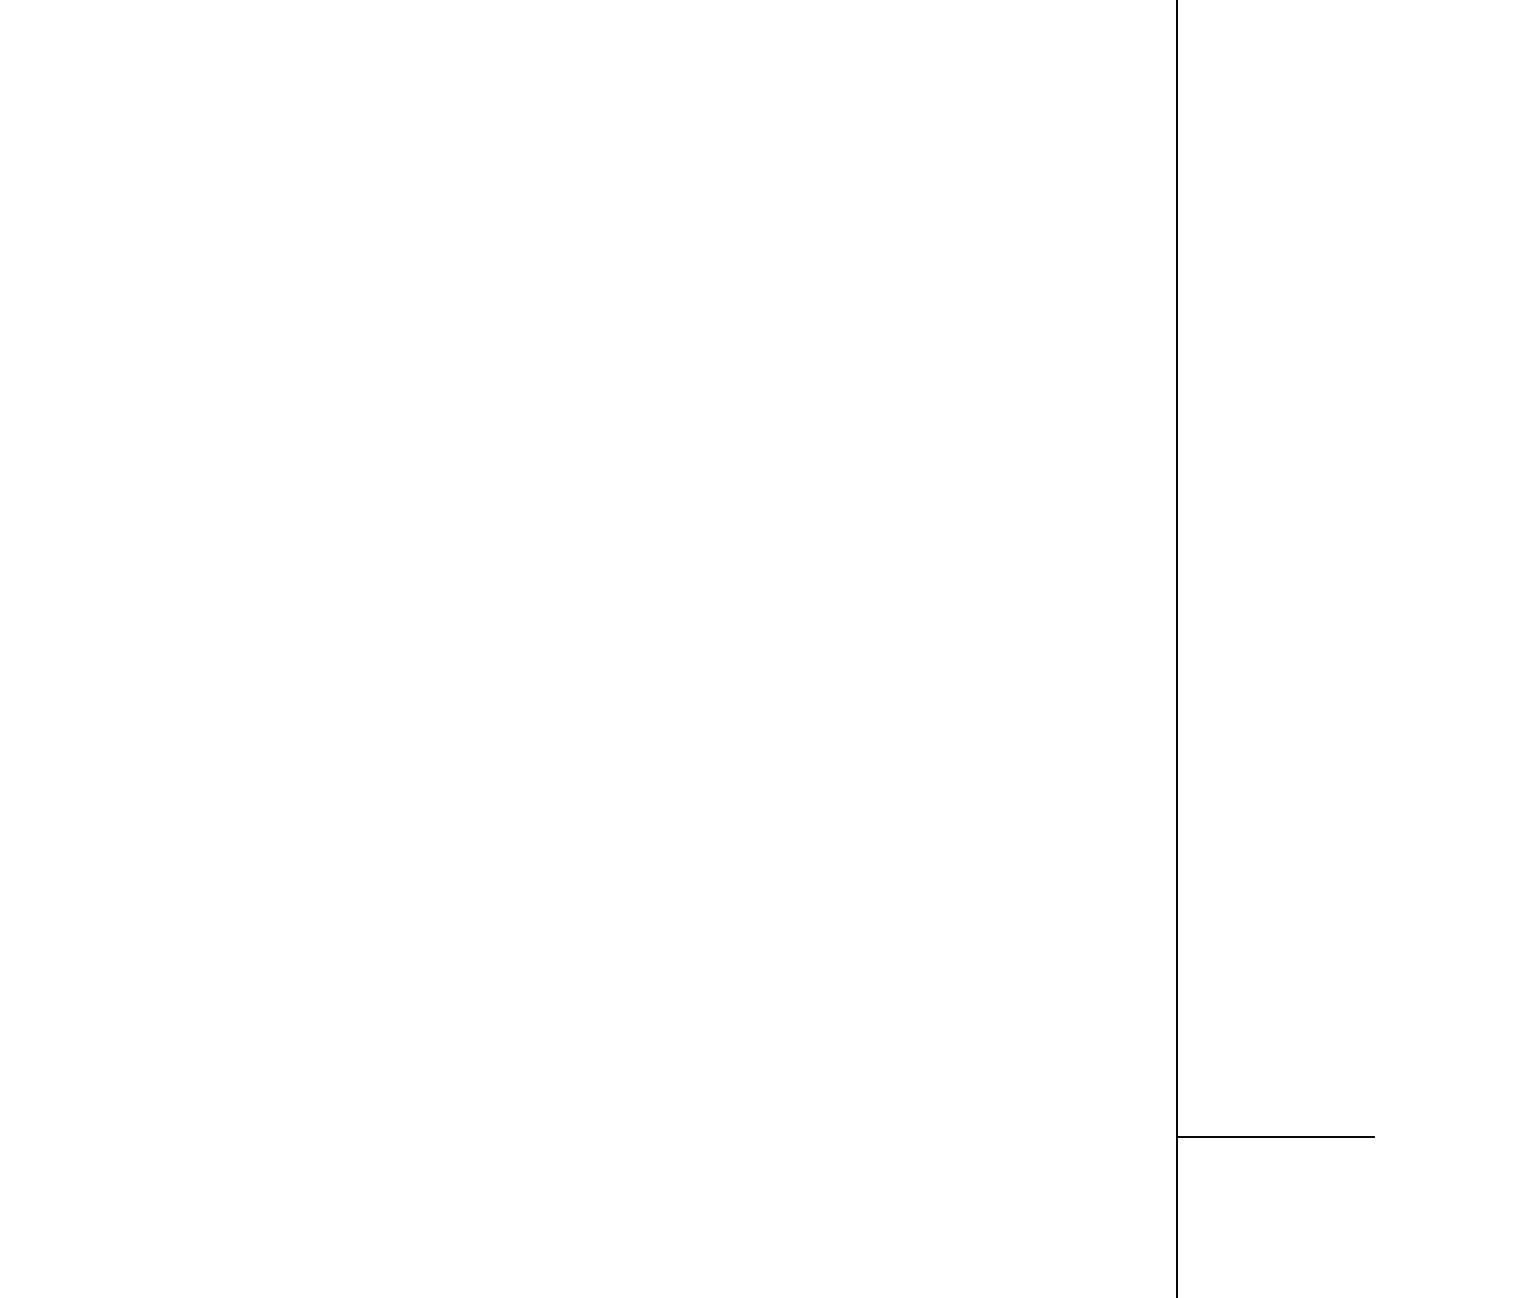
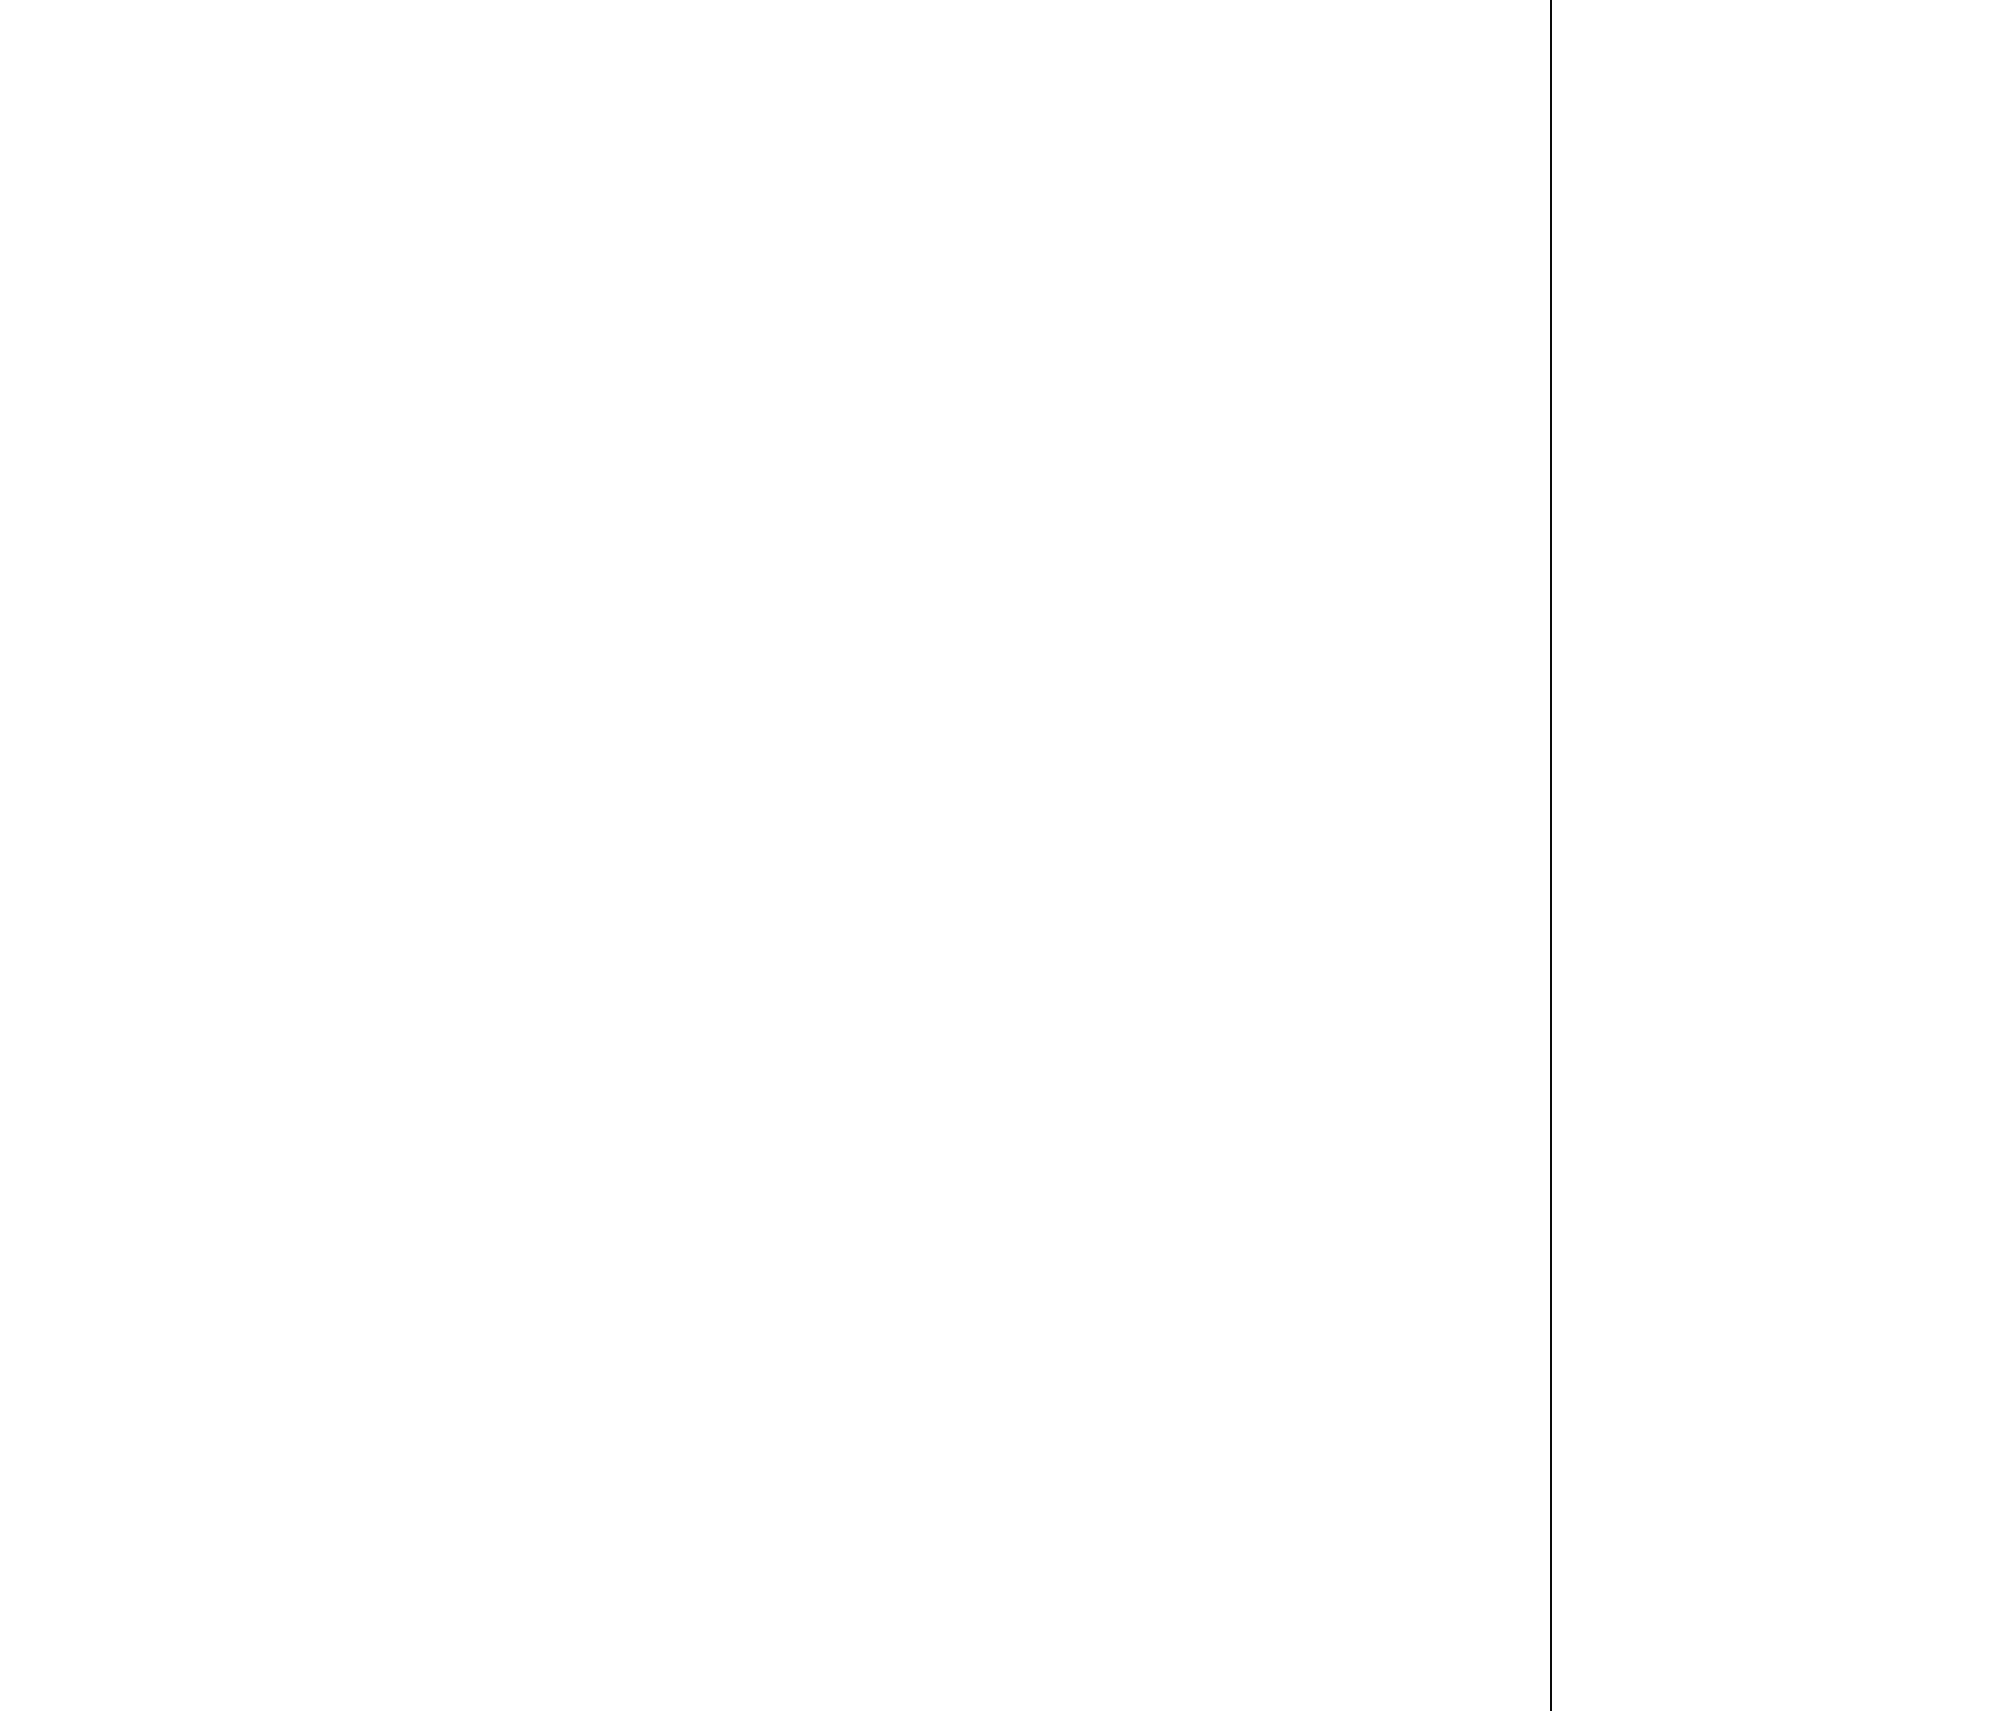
line: (1274, 1136) -> (1680, 1498), removed

